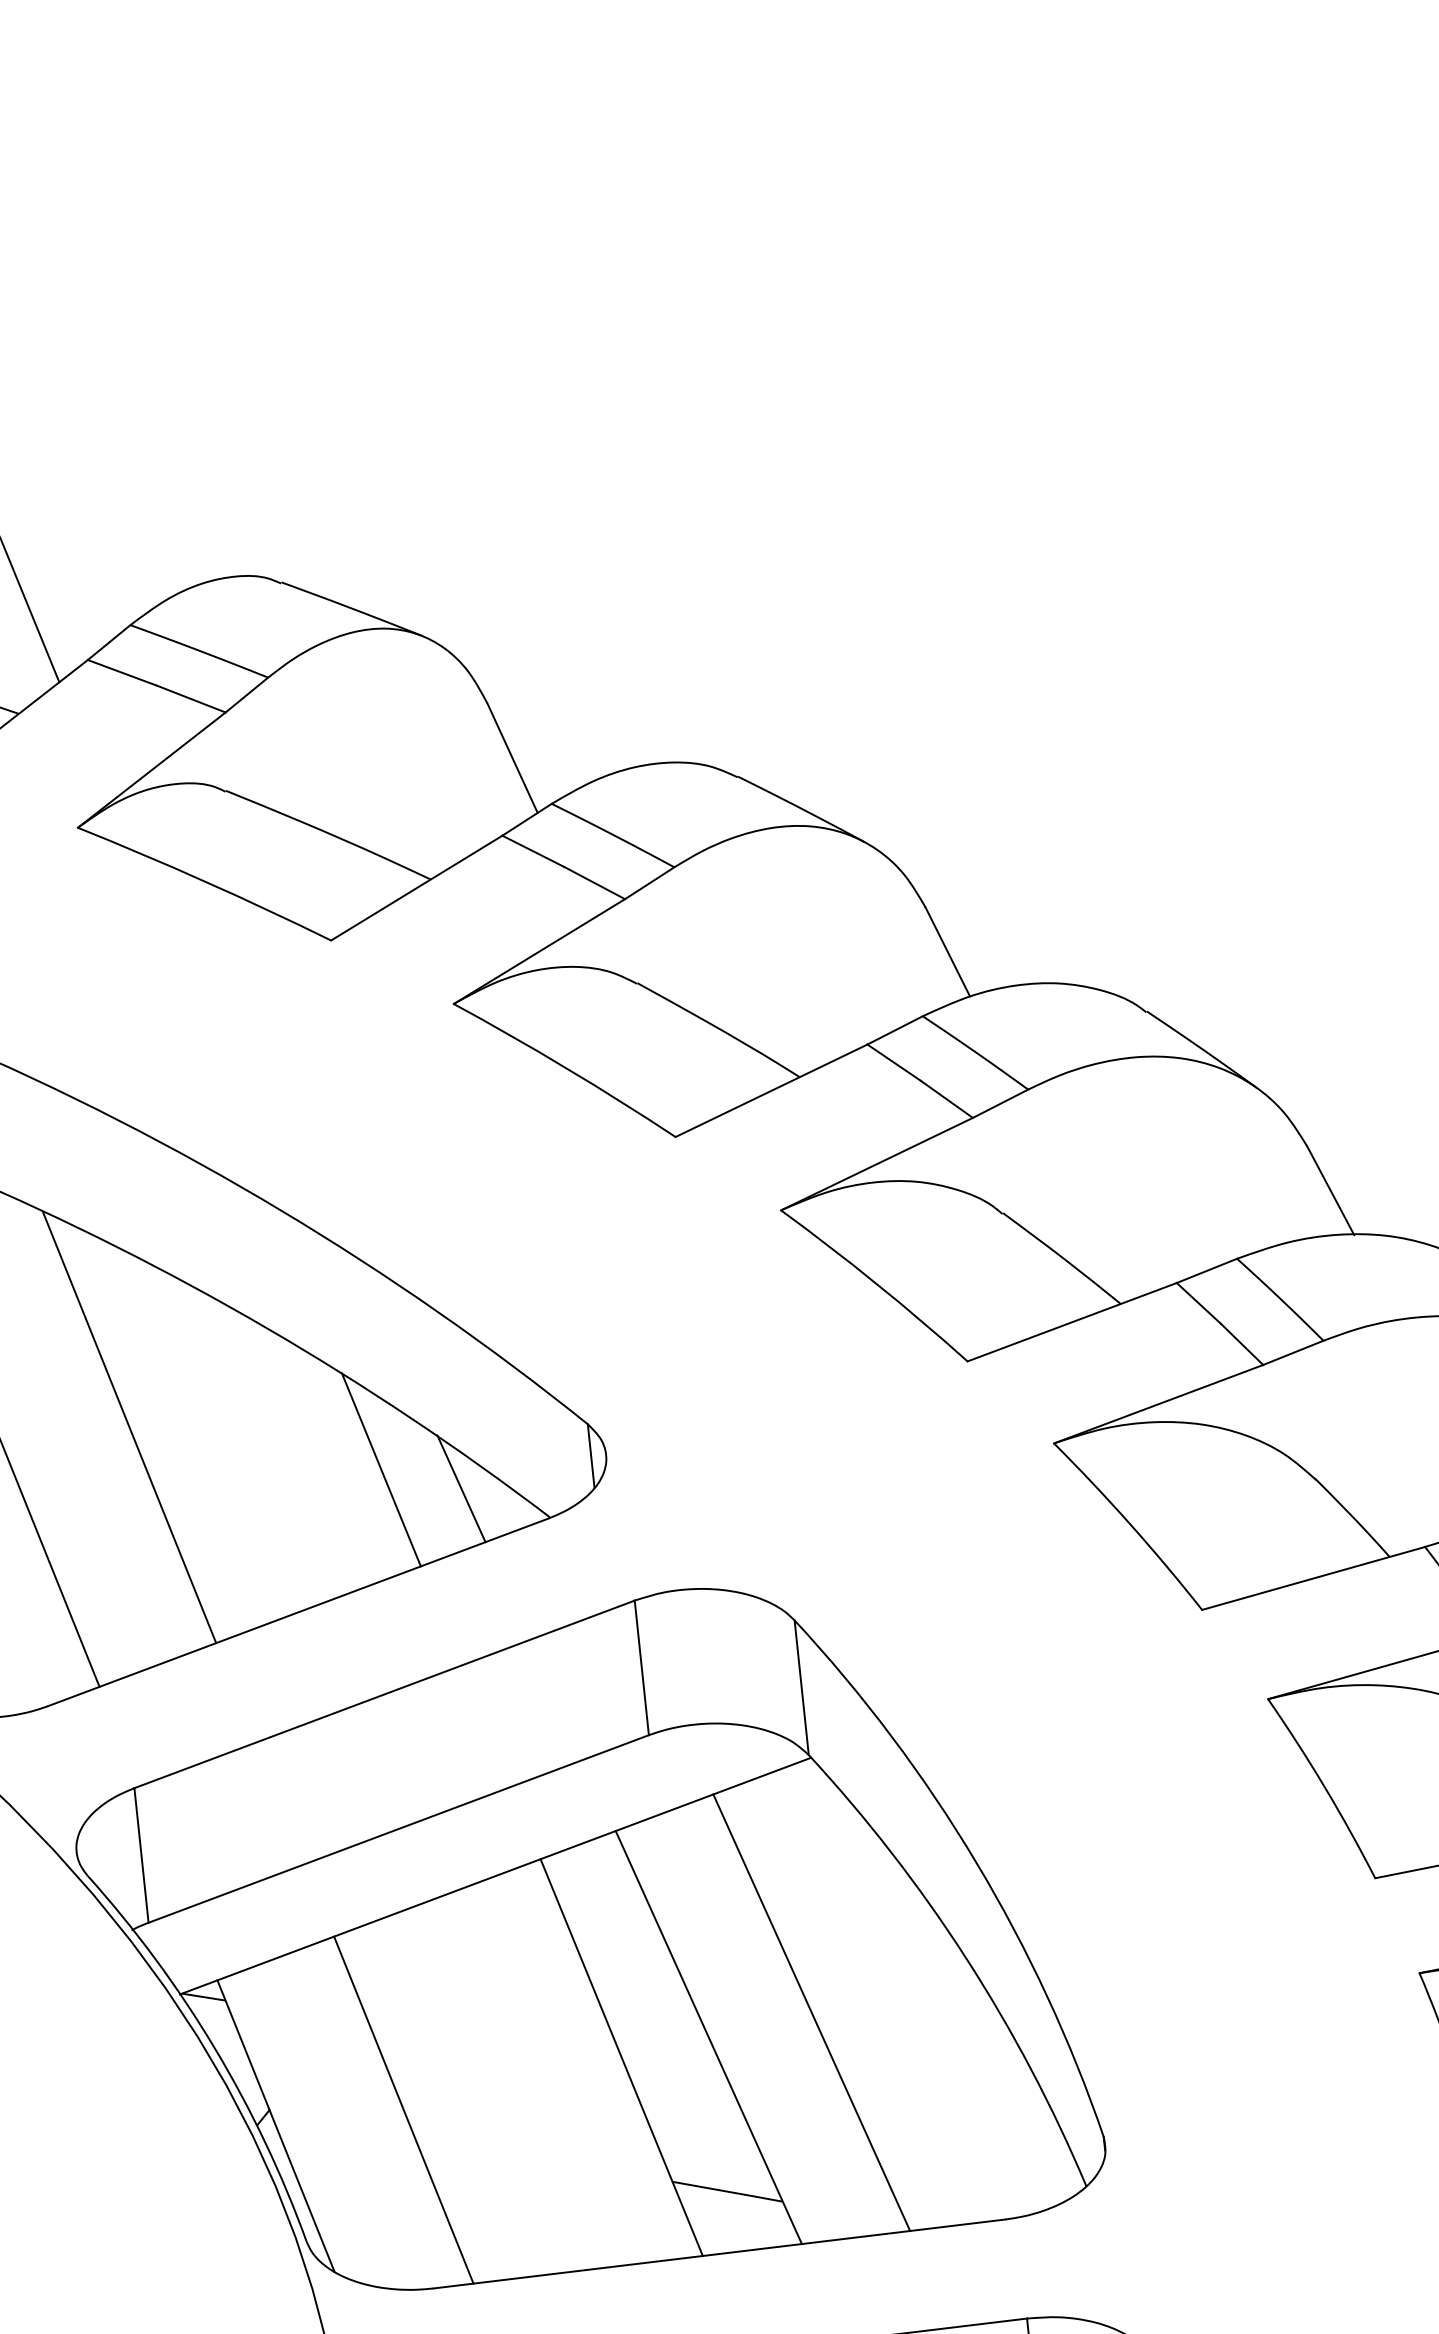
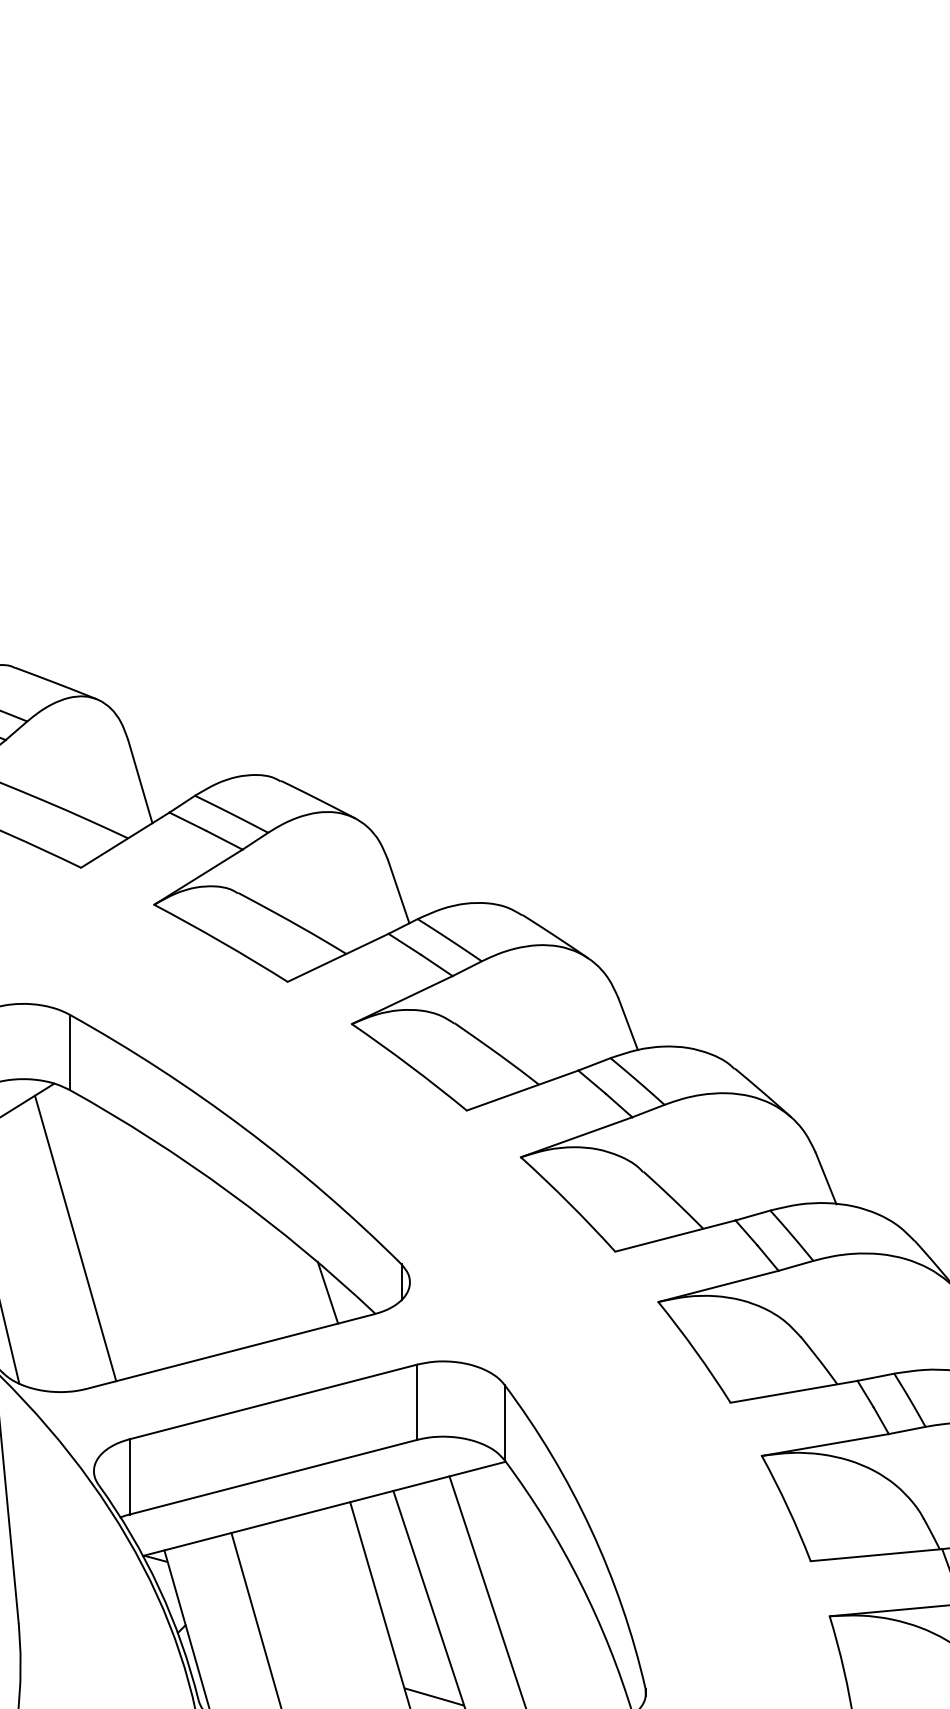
line: (128, 1427) -> (147, 1239), removed
line: (380, 1469) -> (284, 1277), removed

